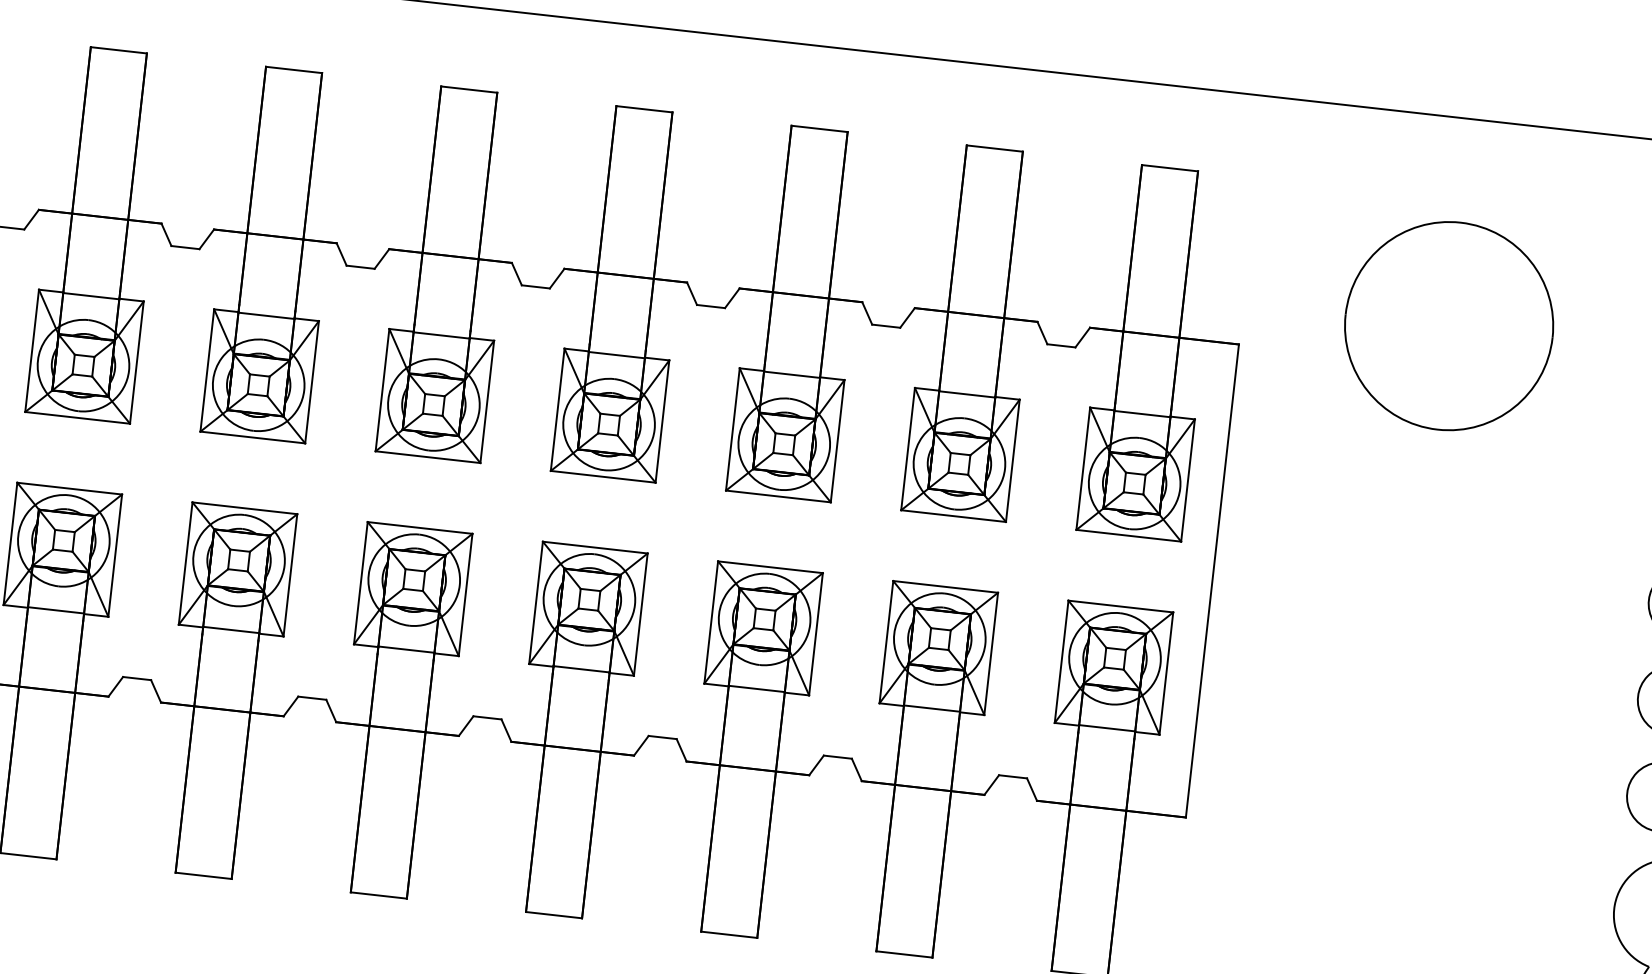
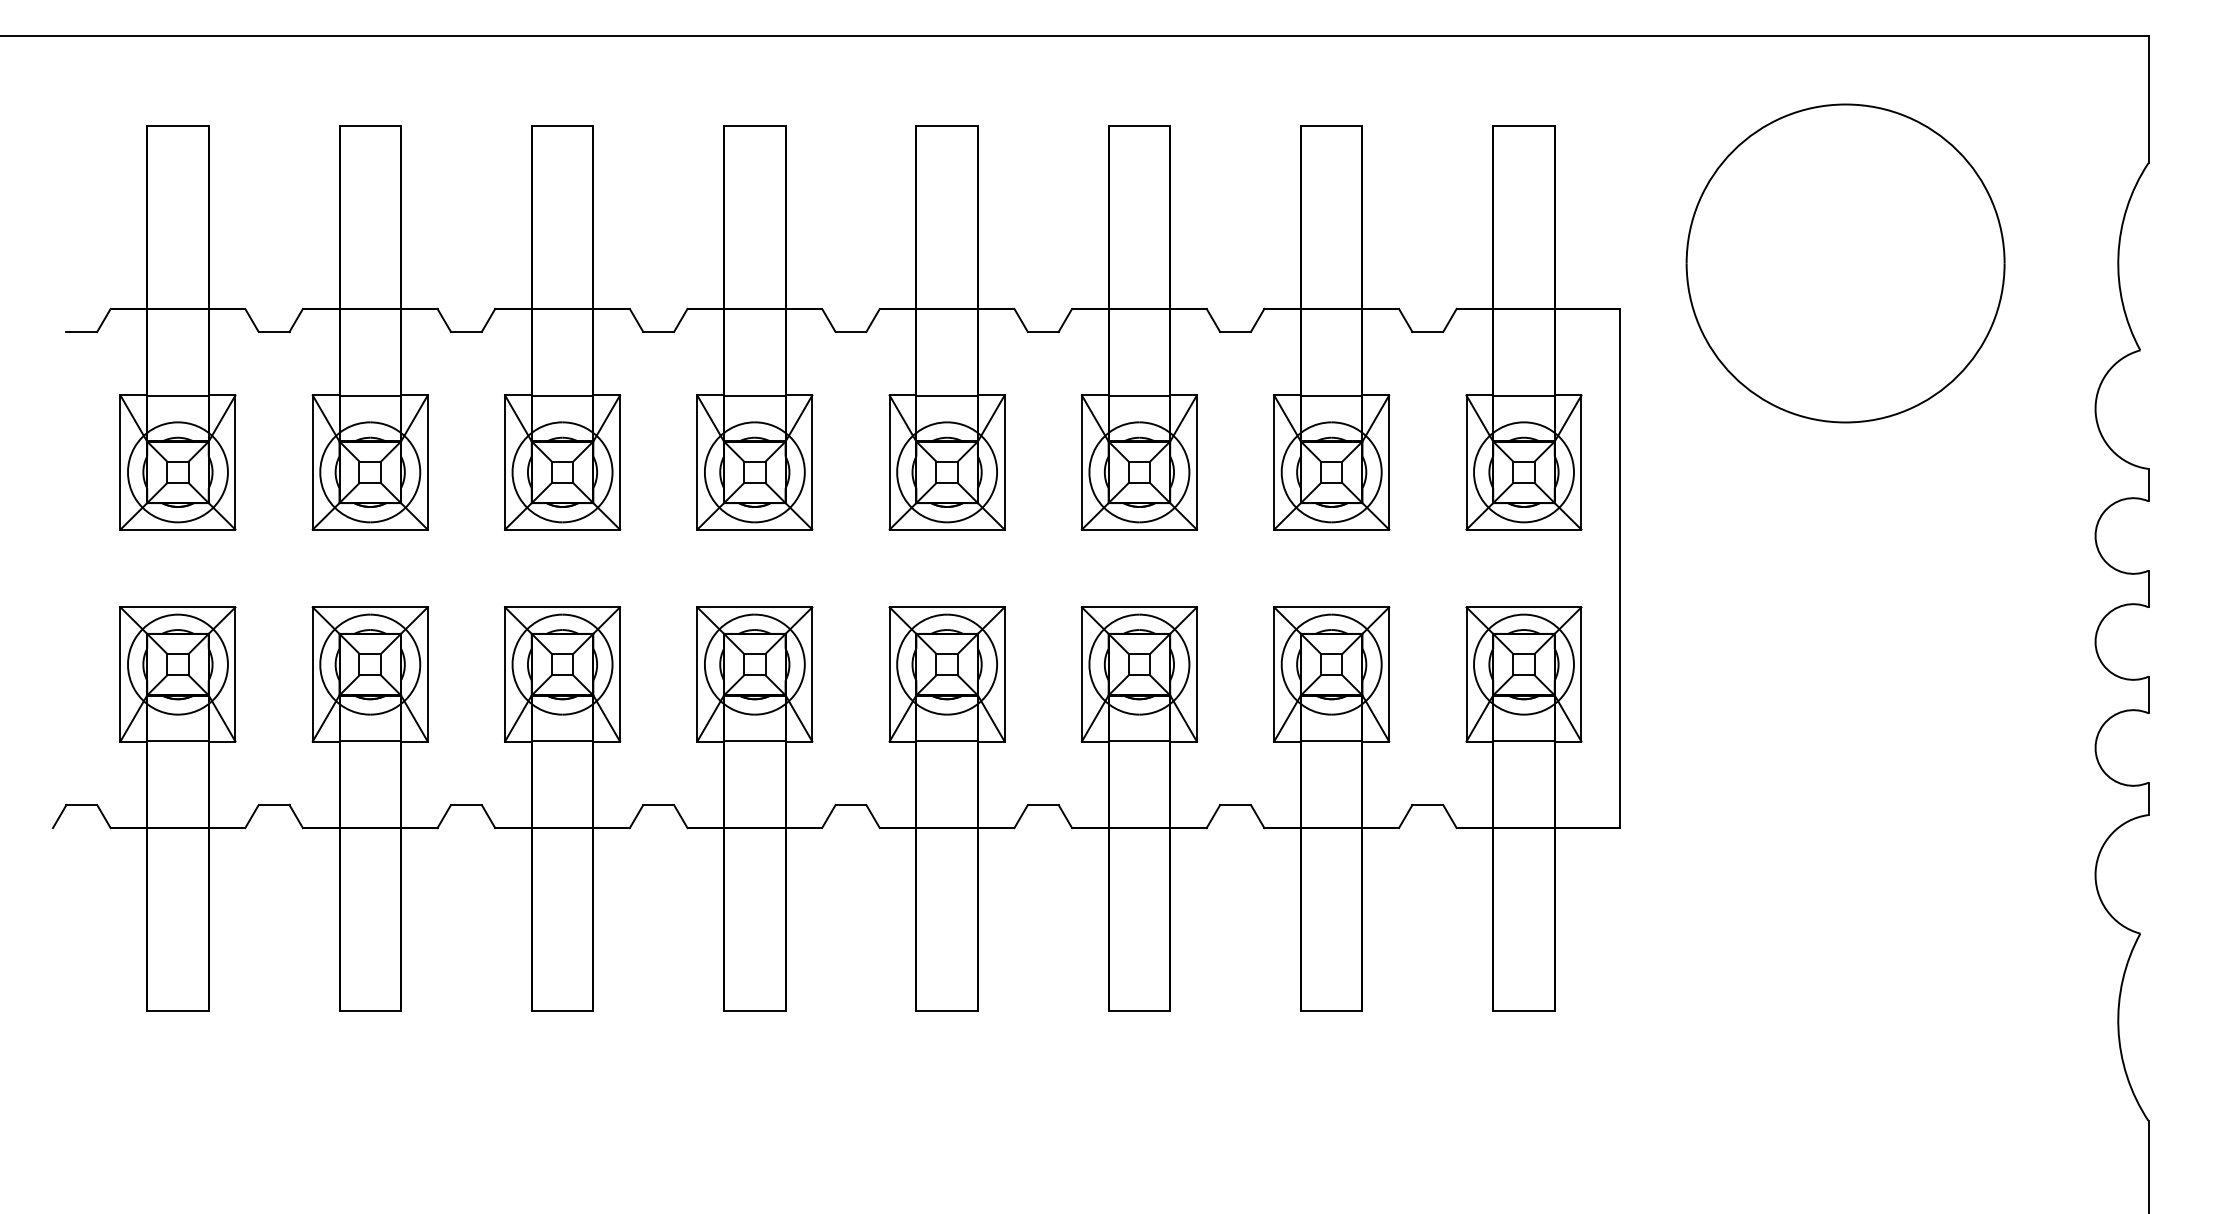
part: (1448, 326) -> (1845, 263), size x1.4

